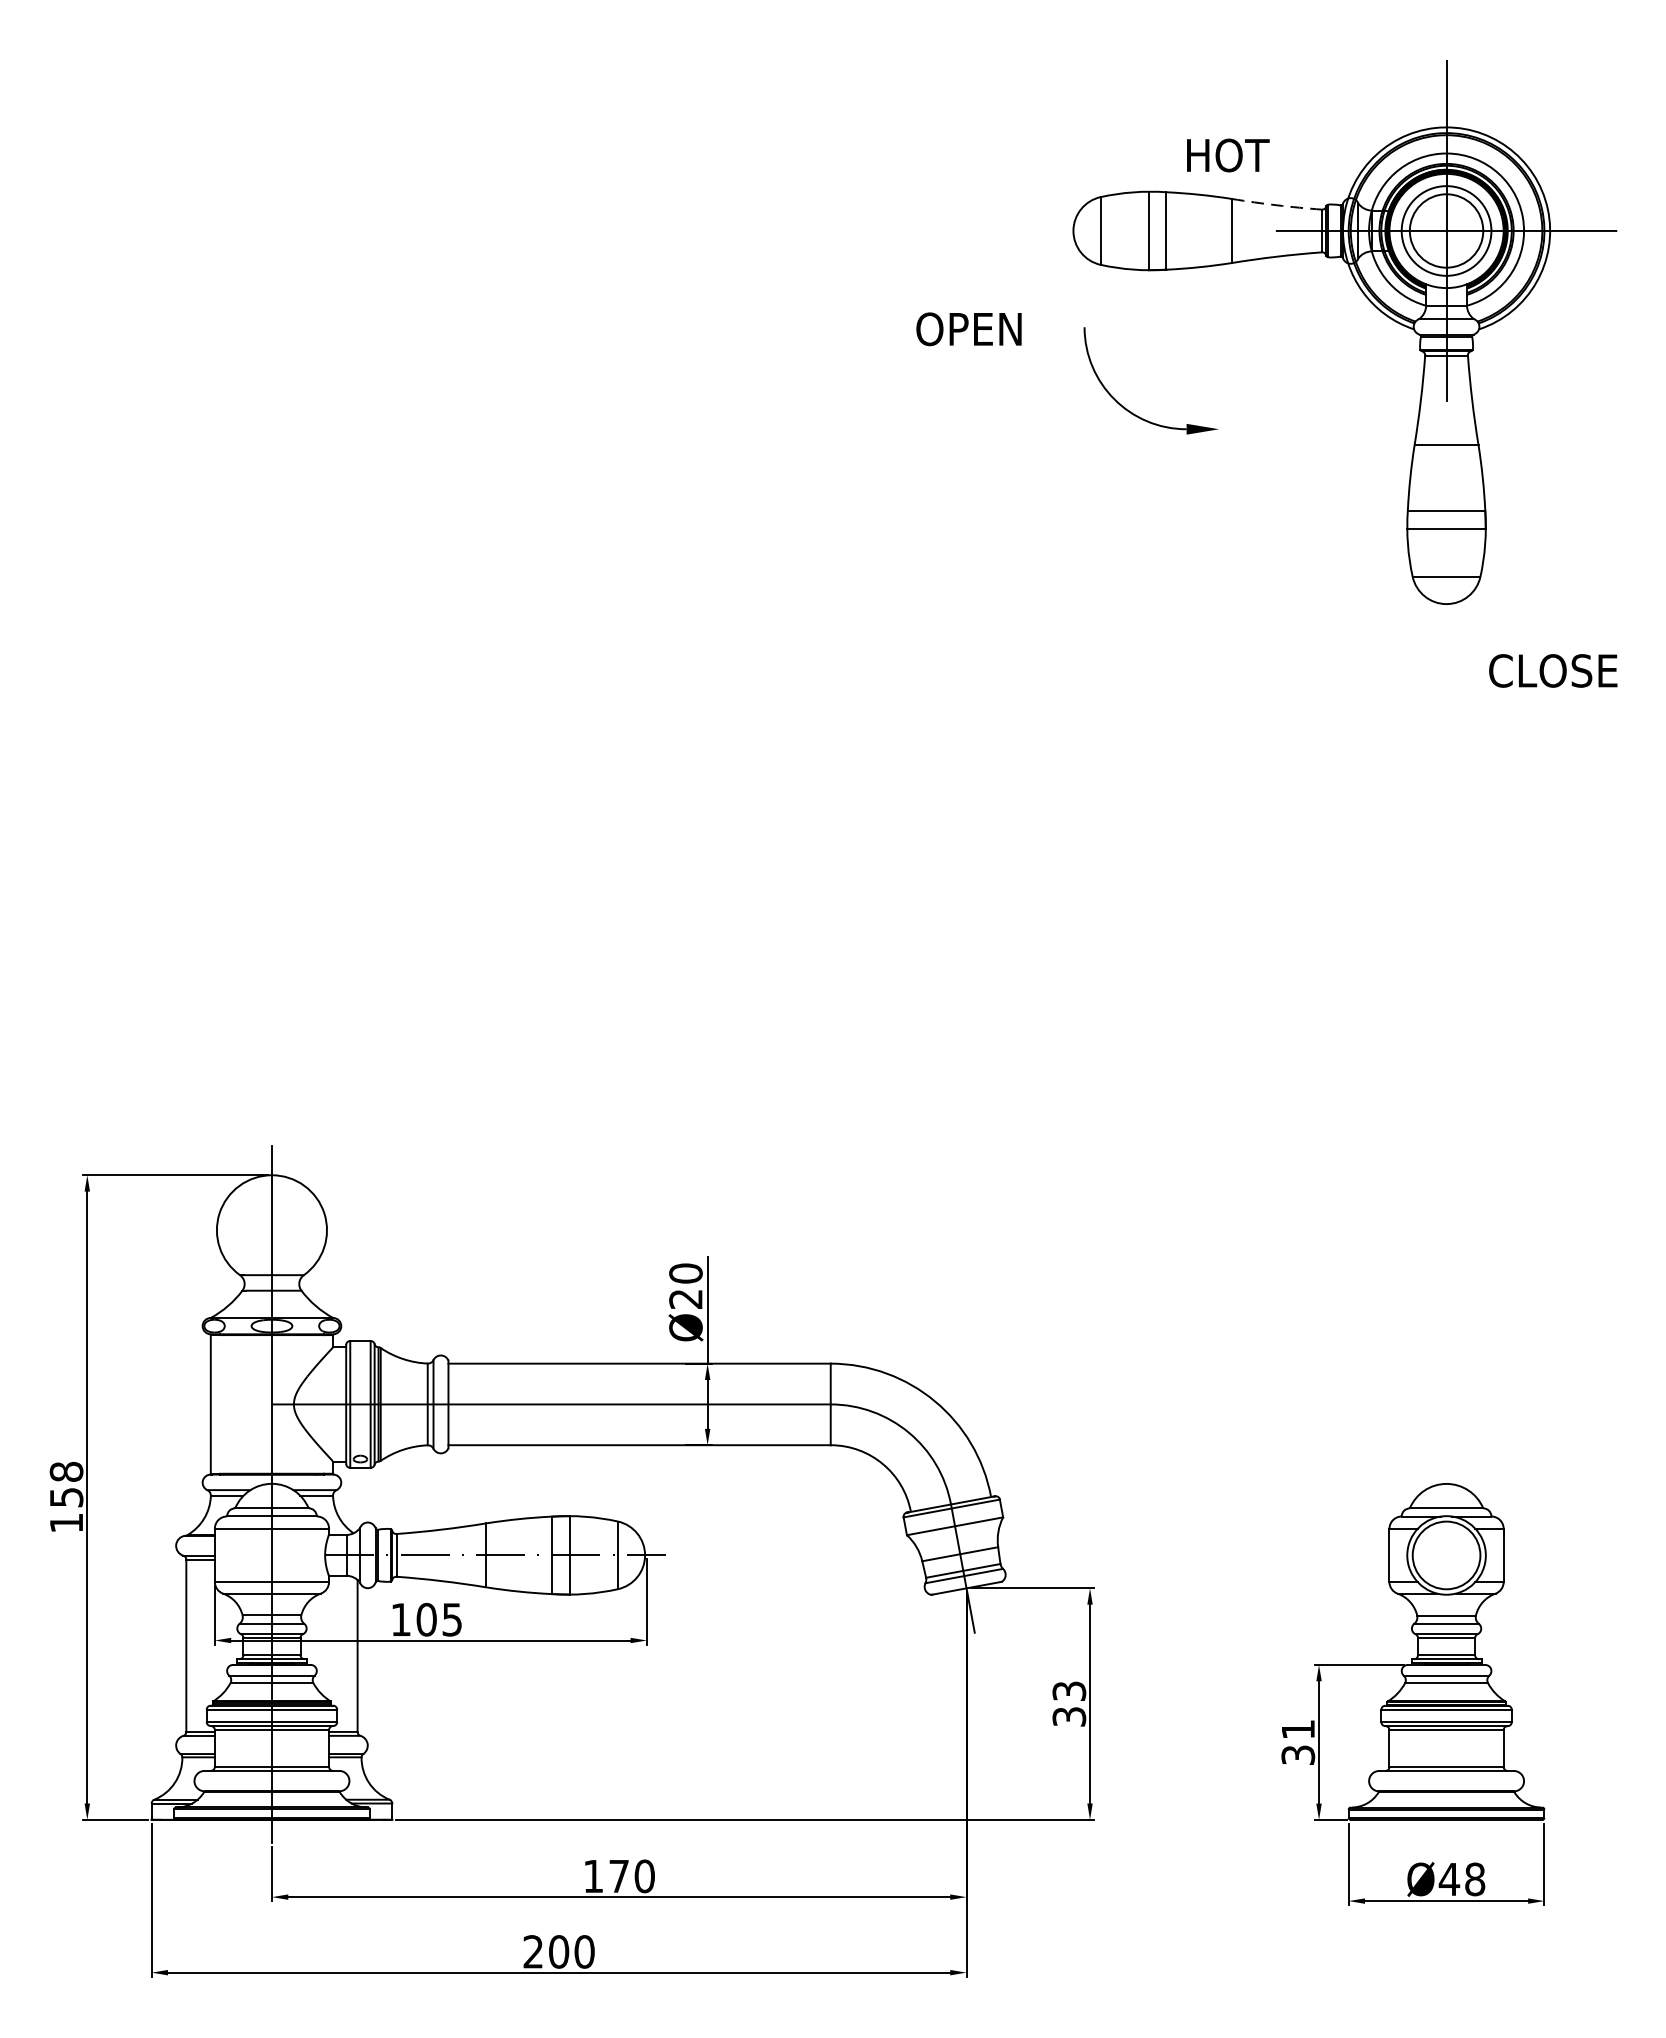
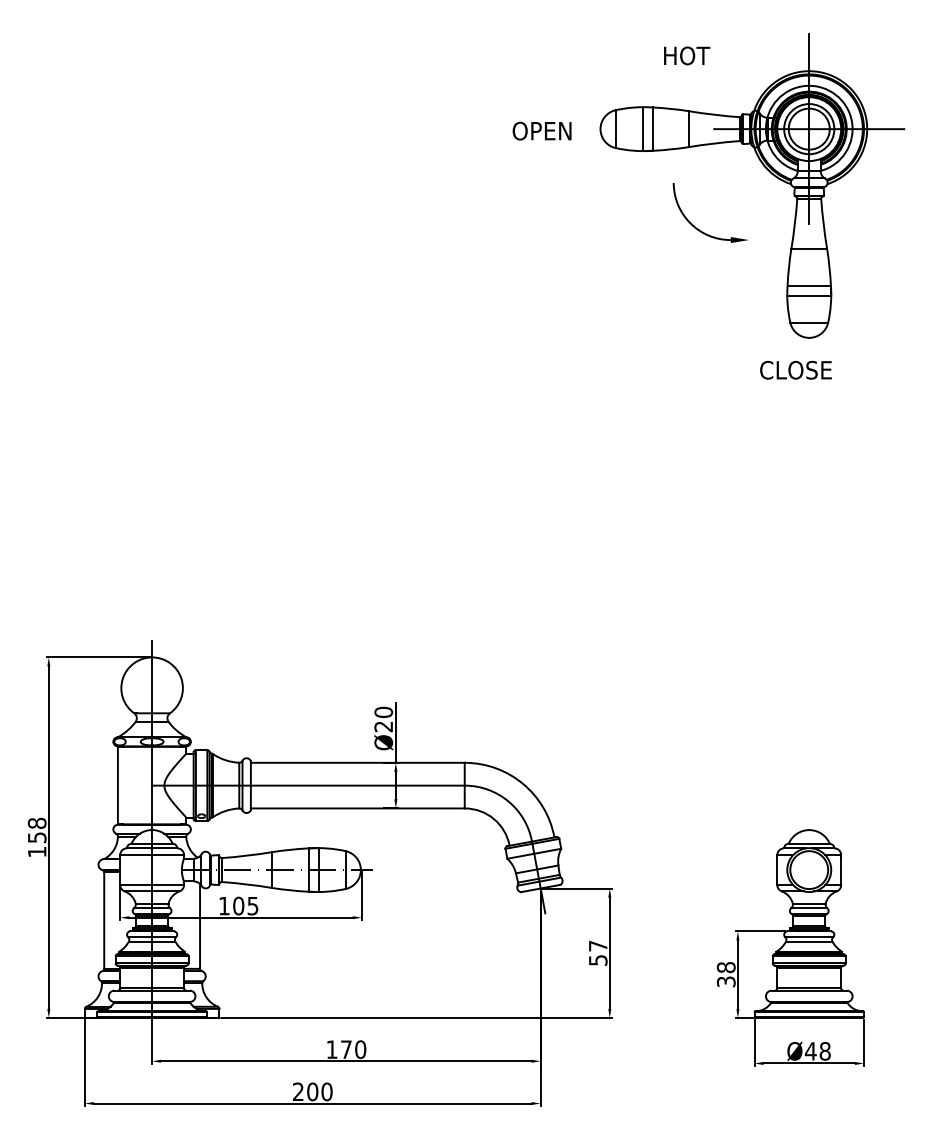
text: (1228, 154) -> (687, 55), moved
arc: (1277, 204) -> (714, 114), dashed -> solid
text: (967, 328) -> (541, 130), moved
part: (1128, 408) -> (698, 228), moved
text: (1552, 669) -> (795, 369), moved
text: (1068, 1702) -> (597, 952), 33 -> 57
text: (1296, 1729) -> (725, 967), 31 -> 38

